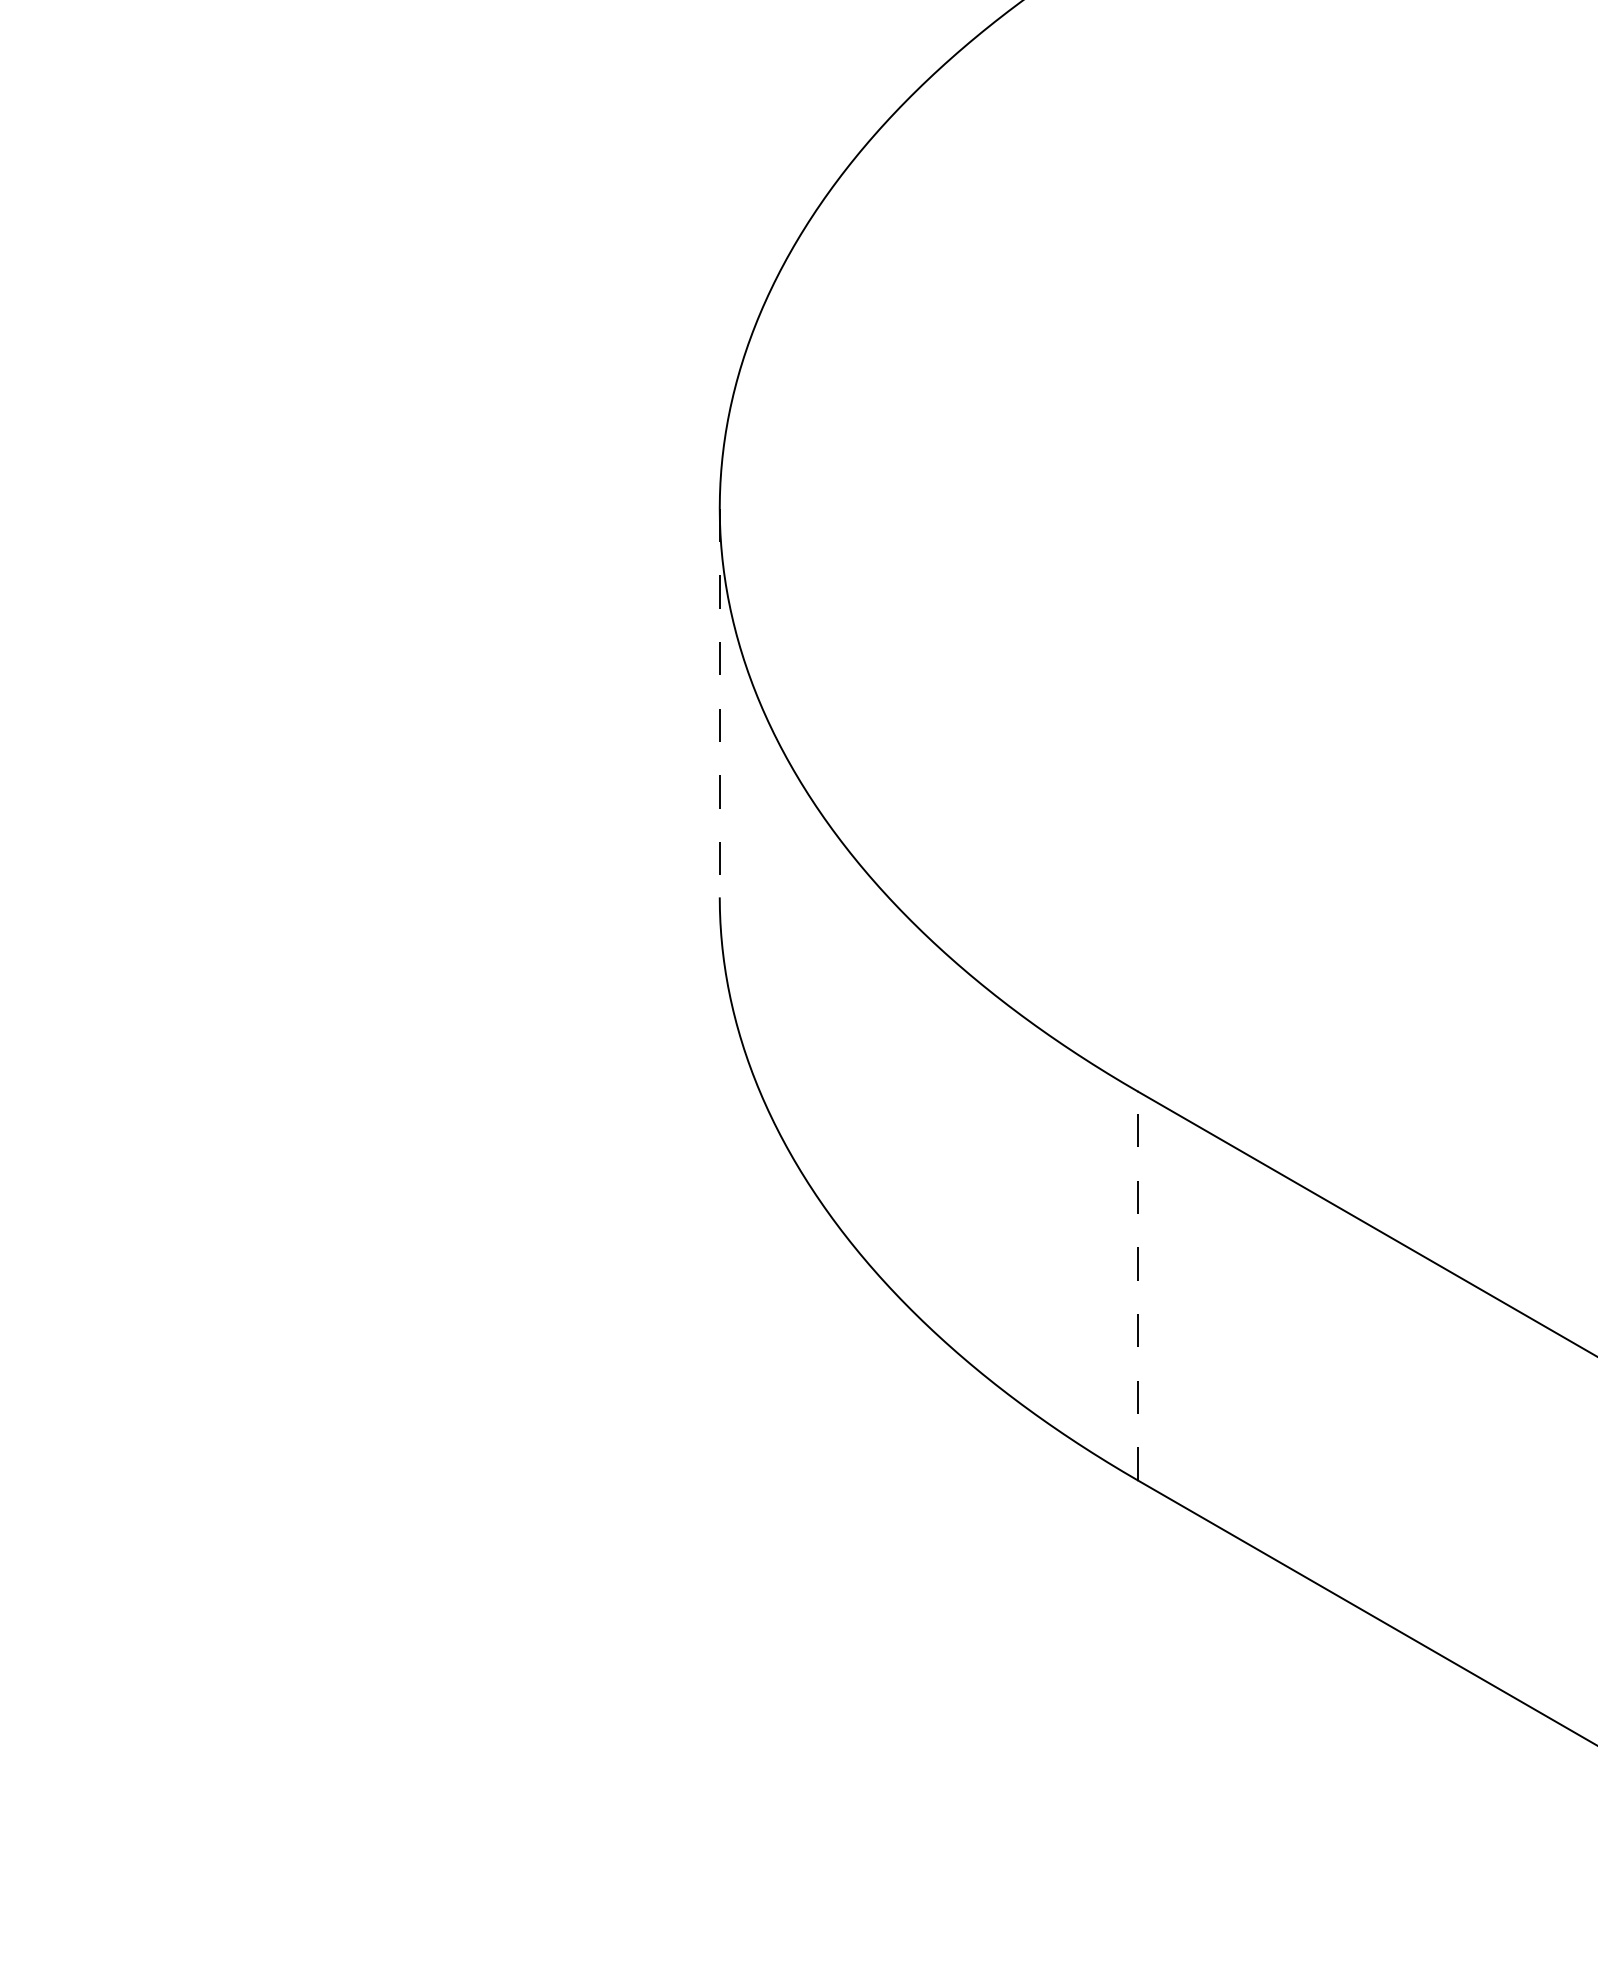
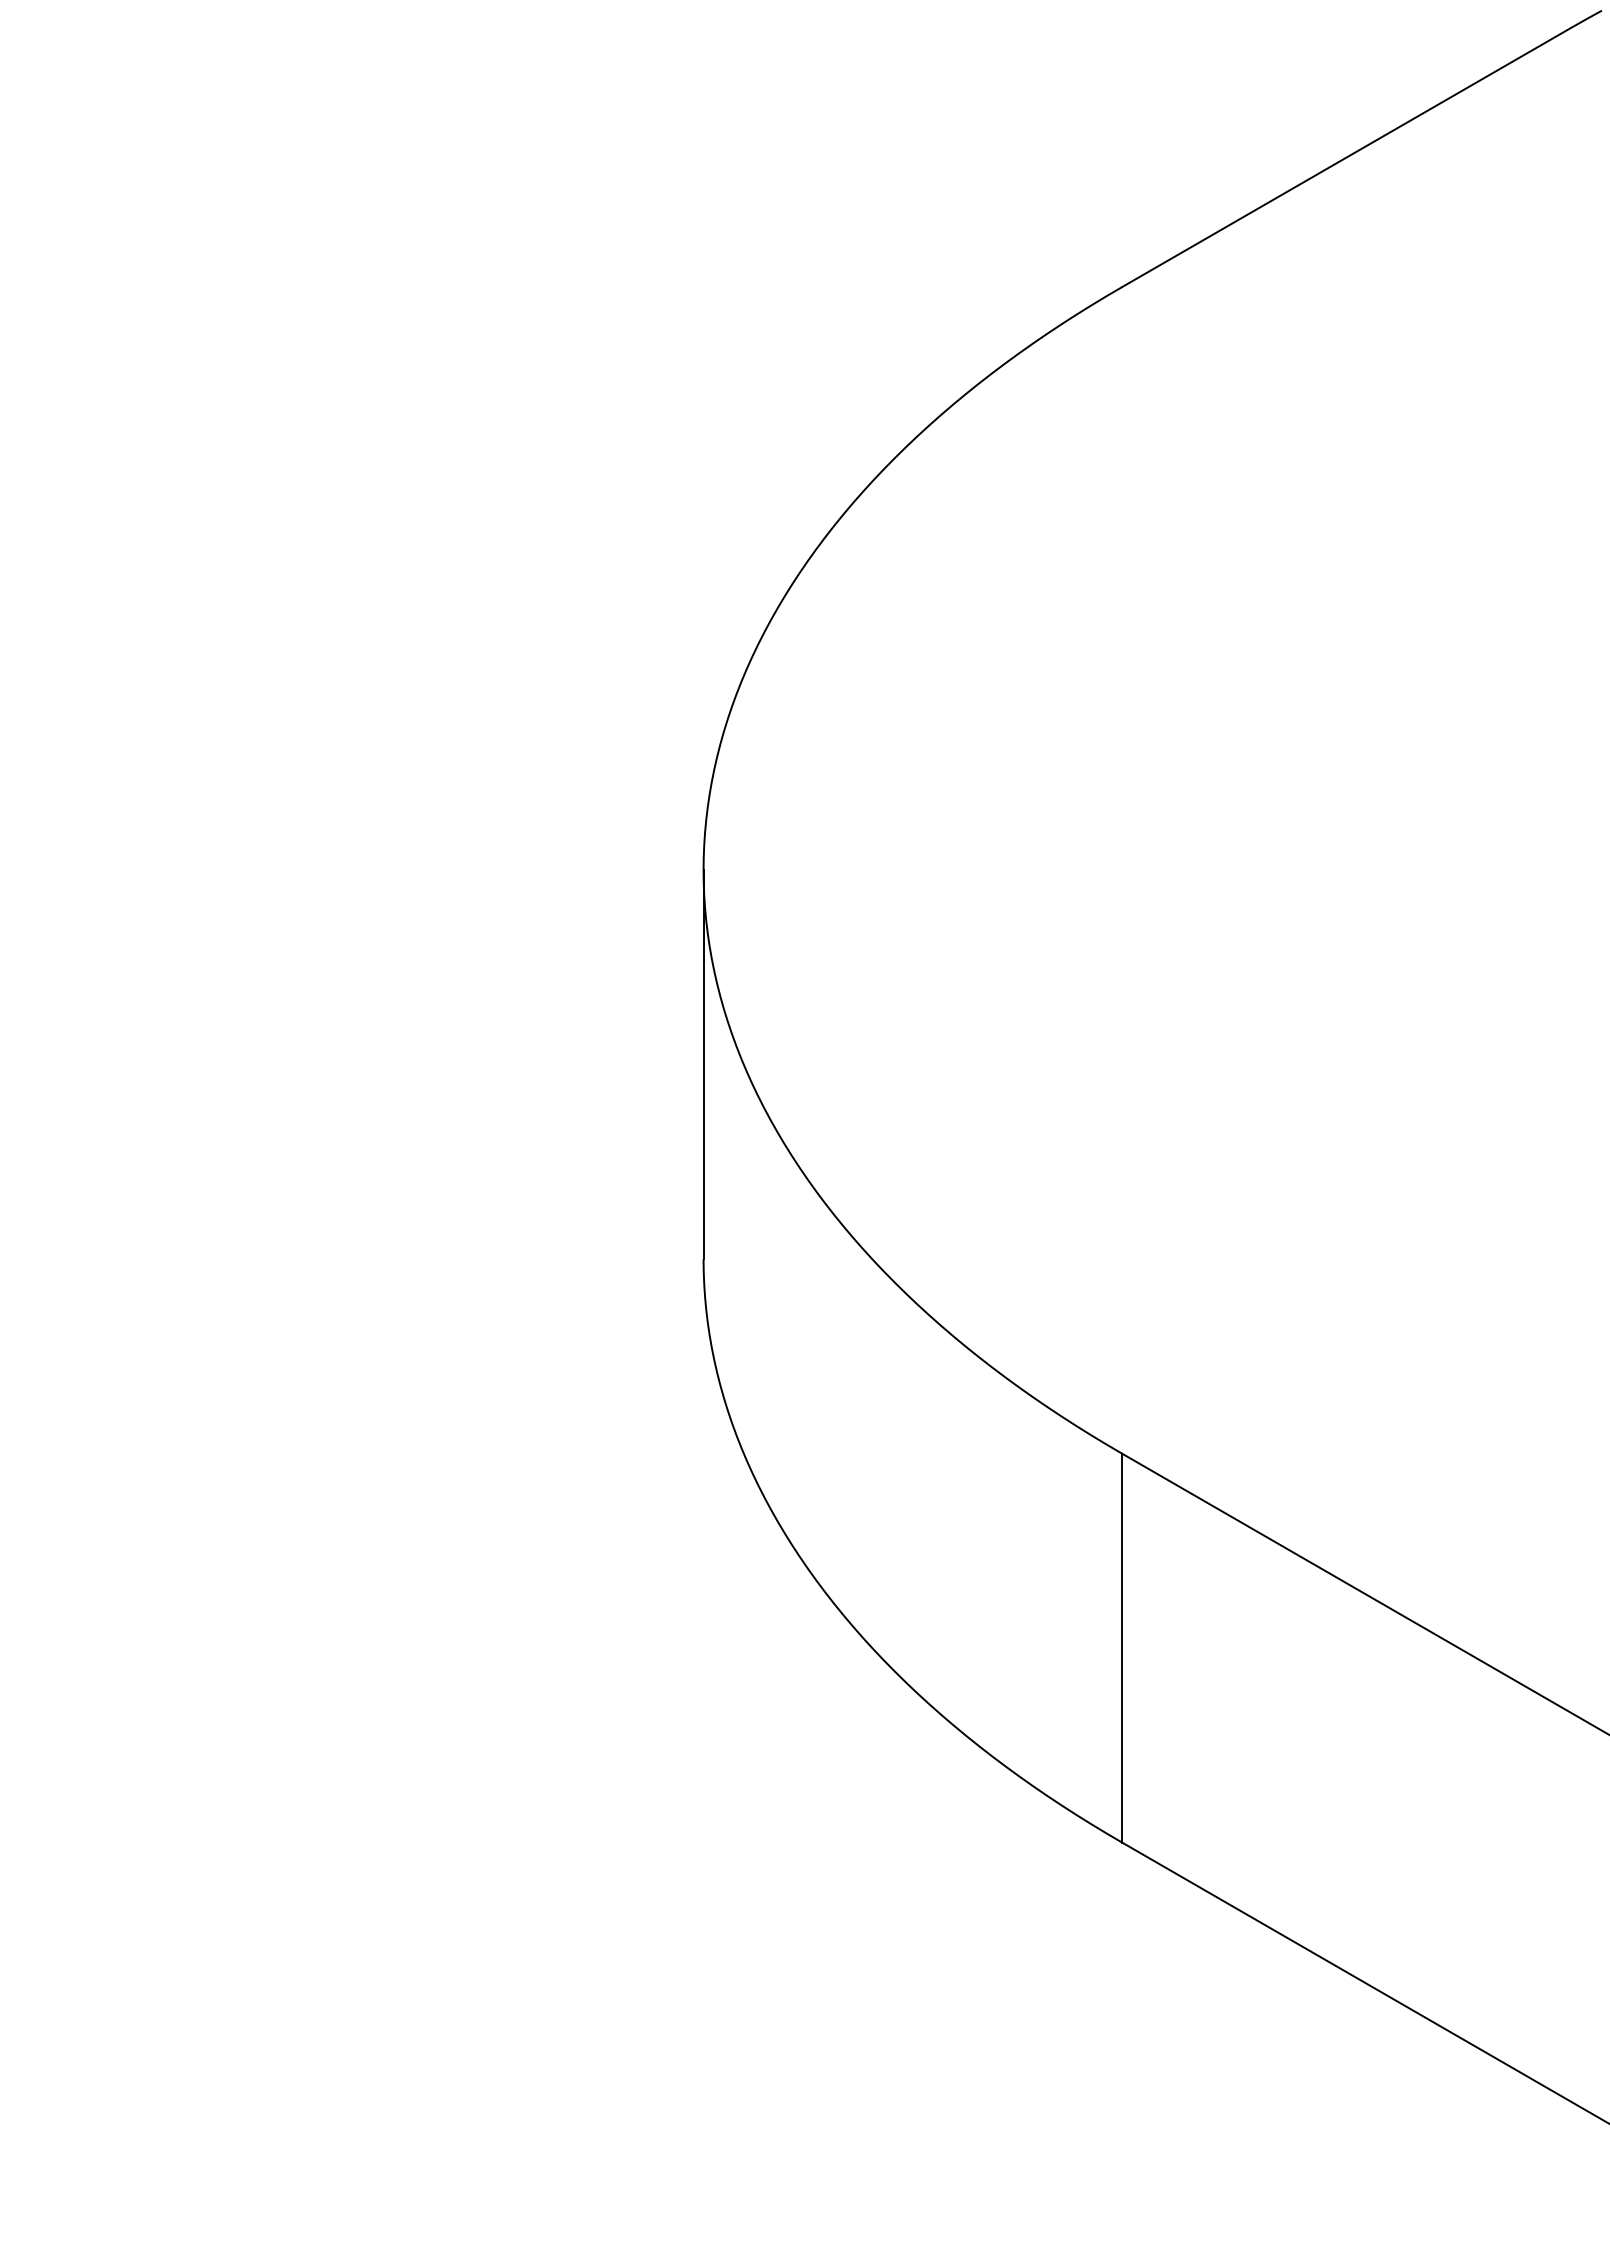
line: (719, 703) -> (703, 1065), dashed -> solid
line: (1138, 1285) -> (1122, 1647), dashed -> solid

